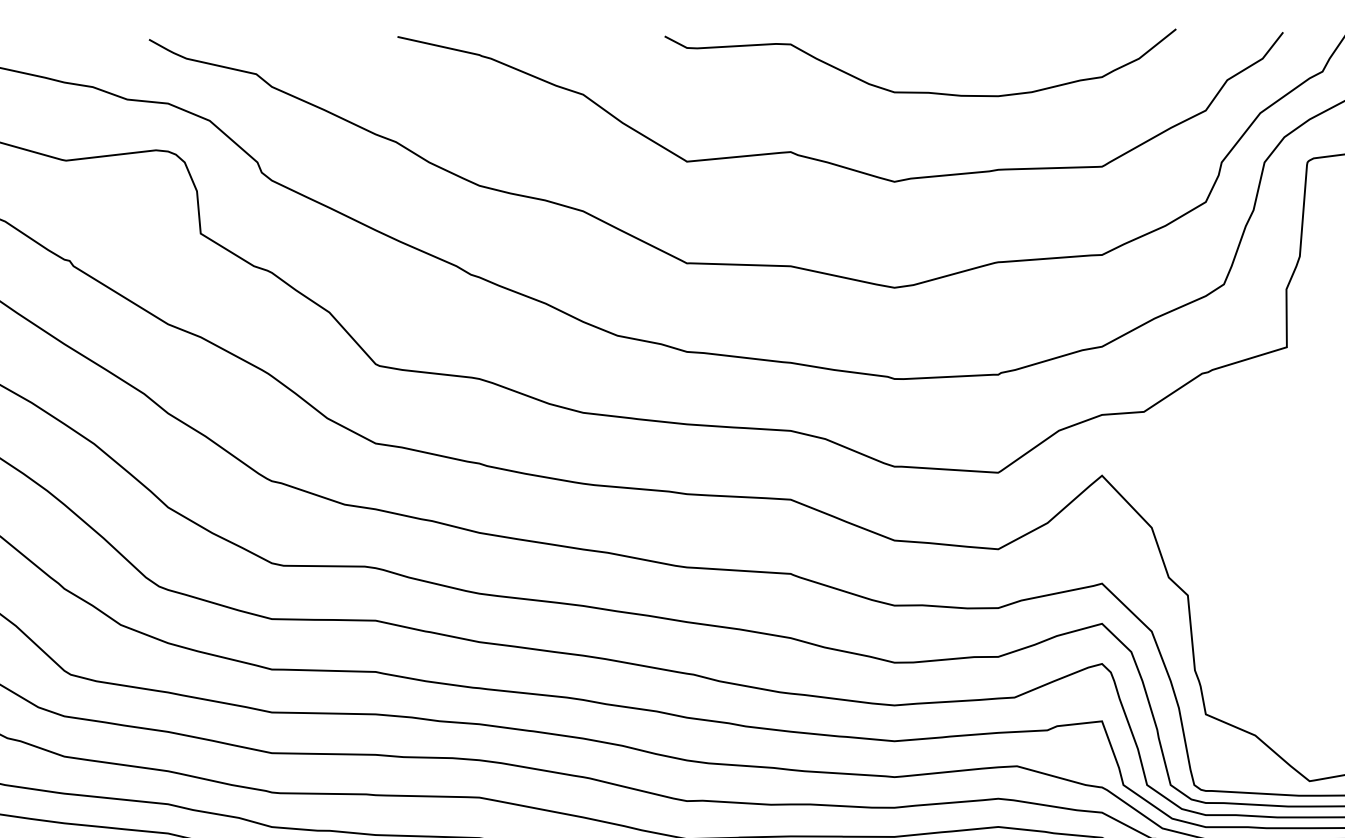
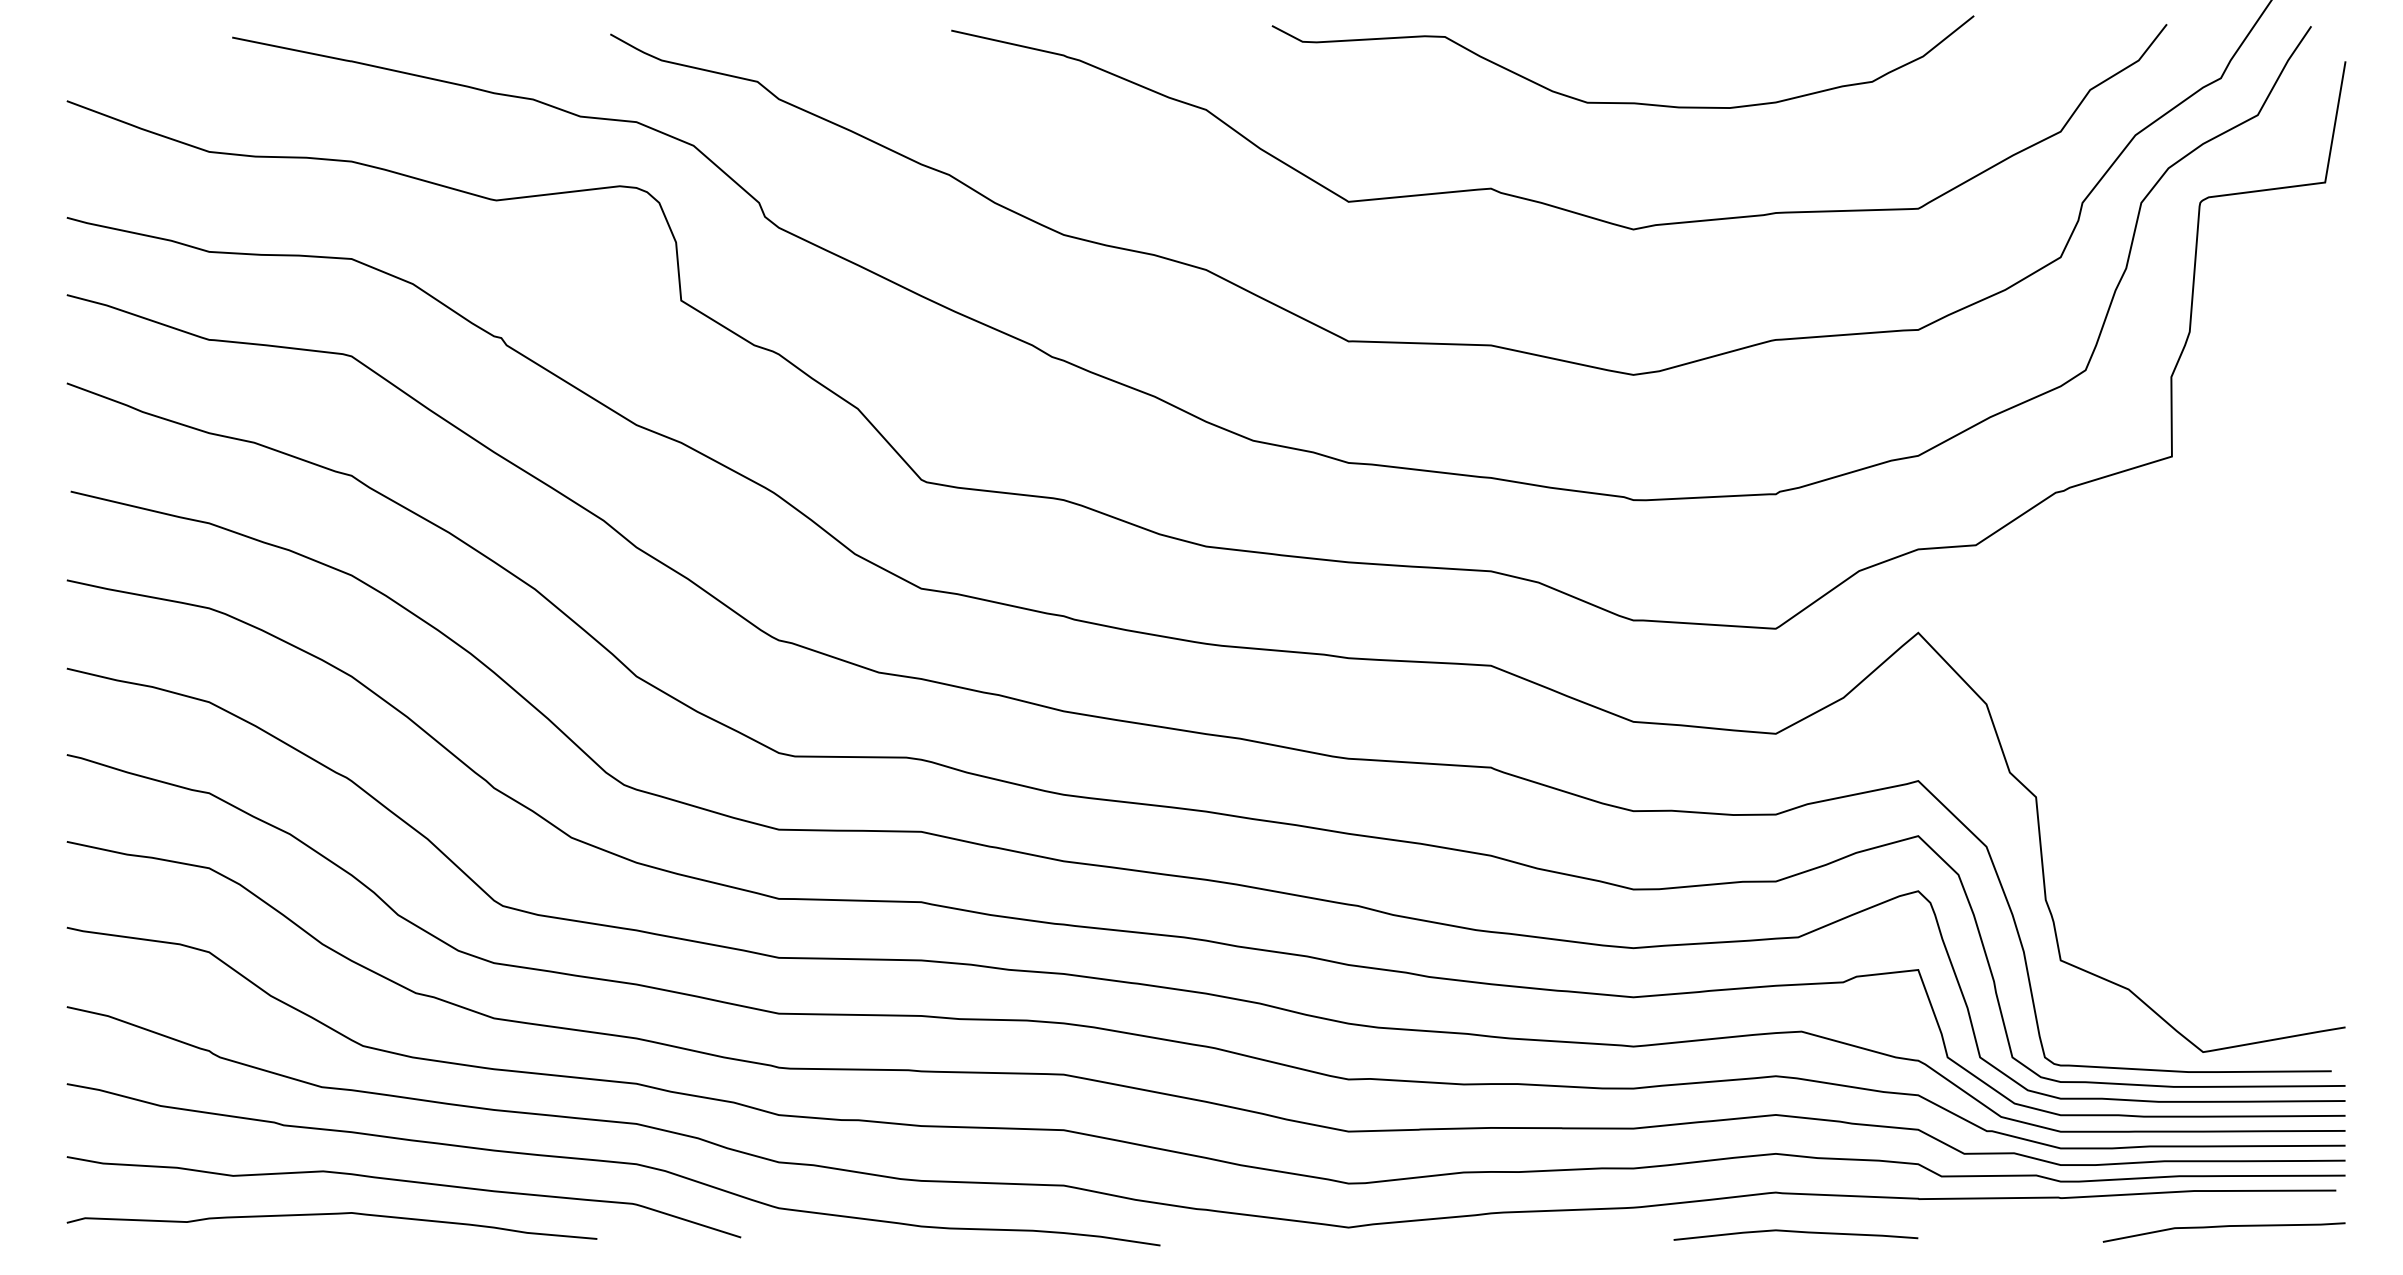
curve: (920, 92) -> (1622, 102), moved

